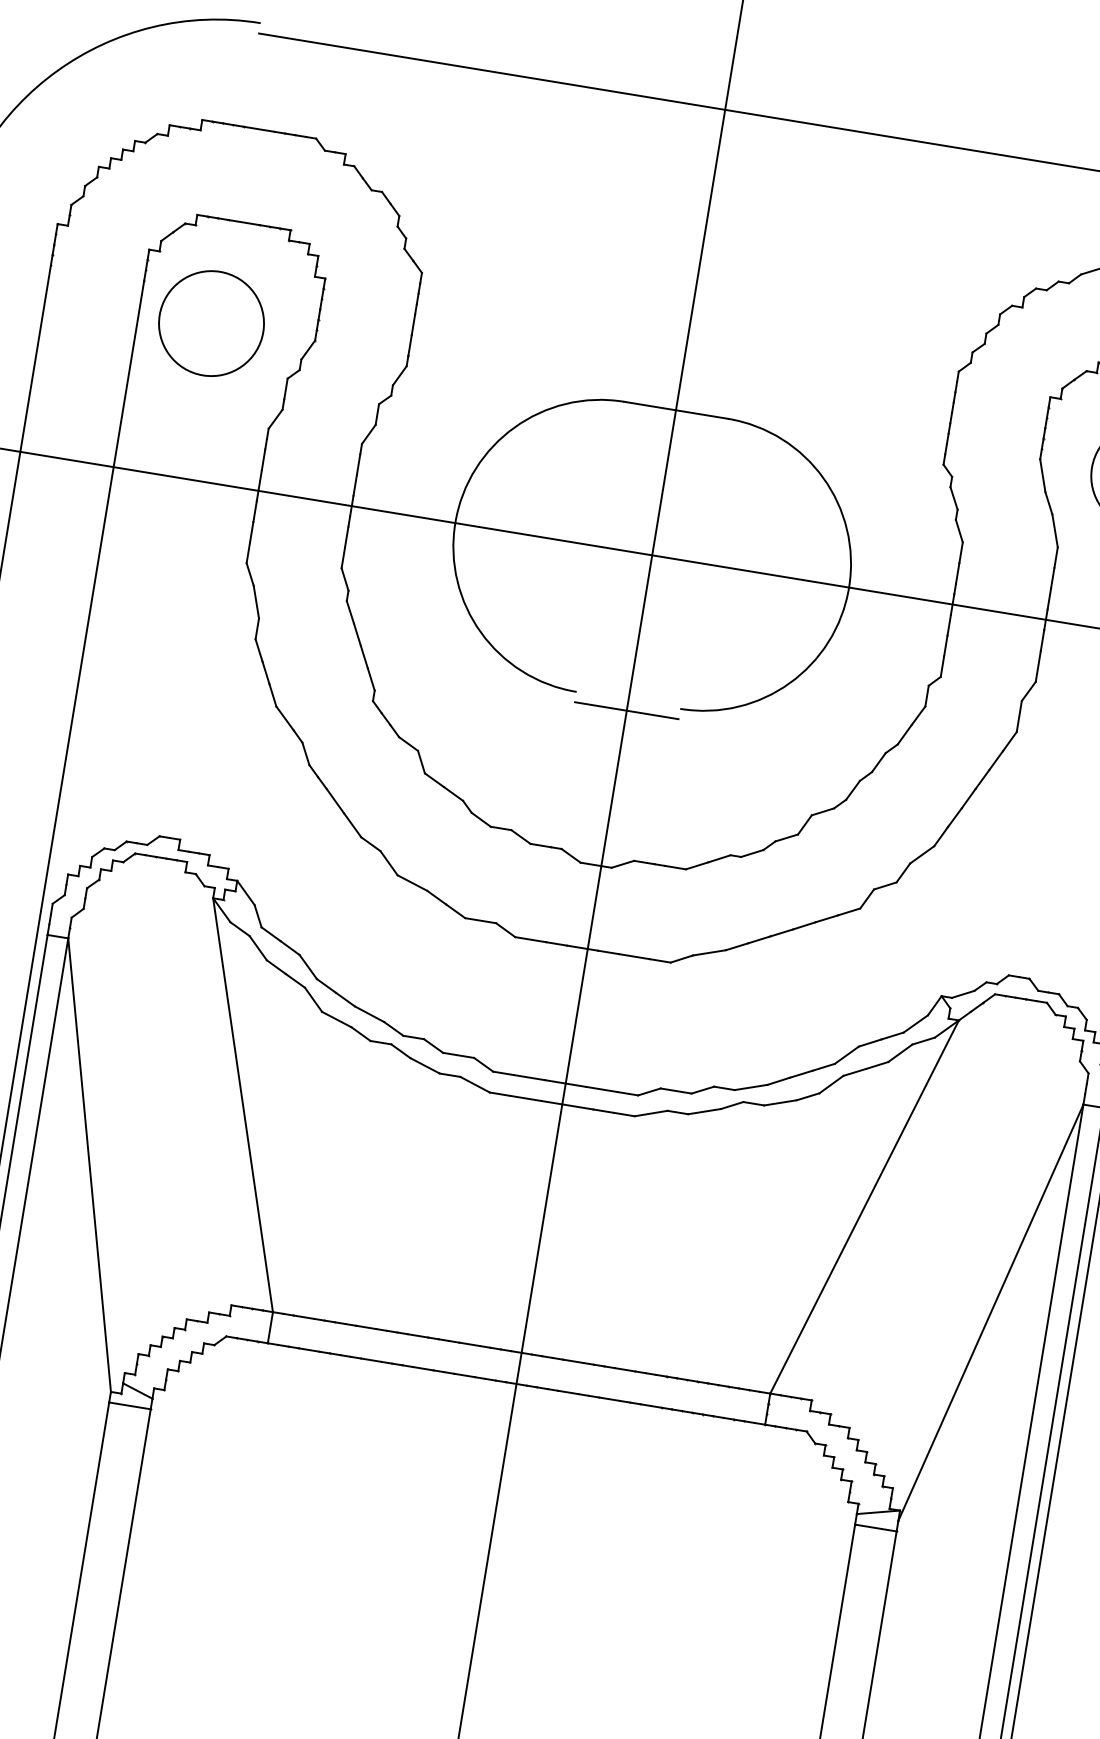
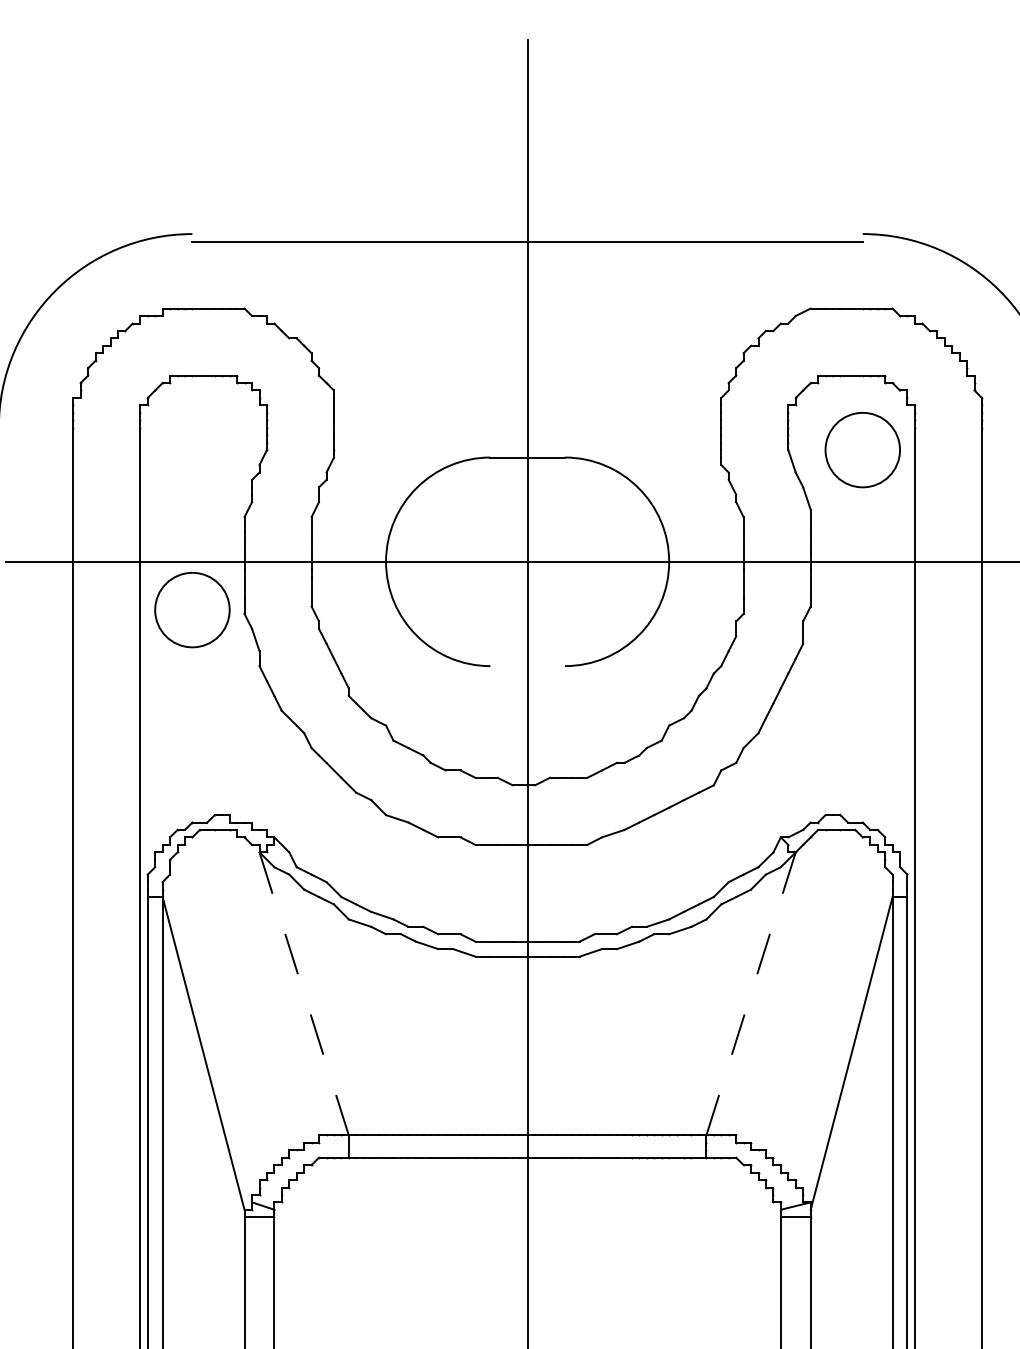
part: (211, 324) -> (192, 610), moved
line: (626, 710) -> (527, 673), removed
line: (243, 1104) -> (304, 993), solid -> dashed
line: (865, 1206) -> (751, 993), solid -> dashed

